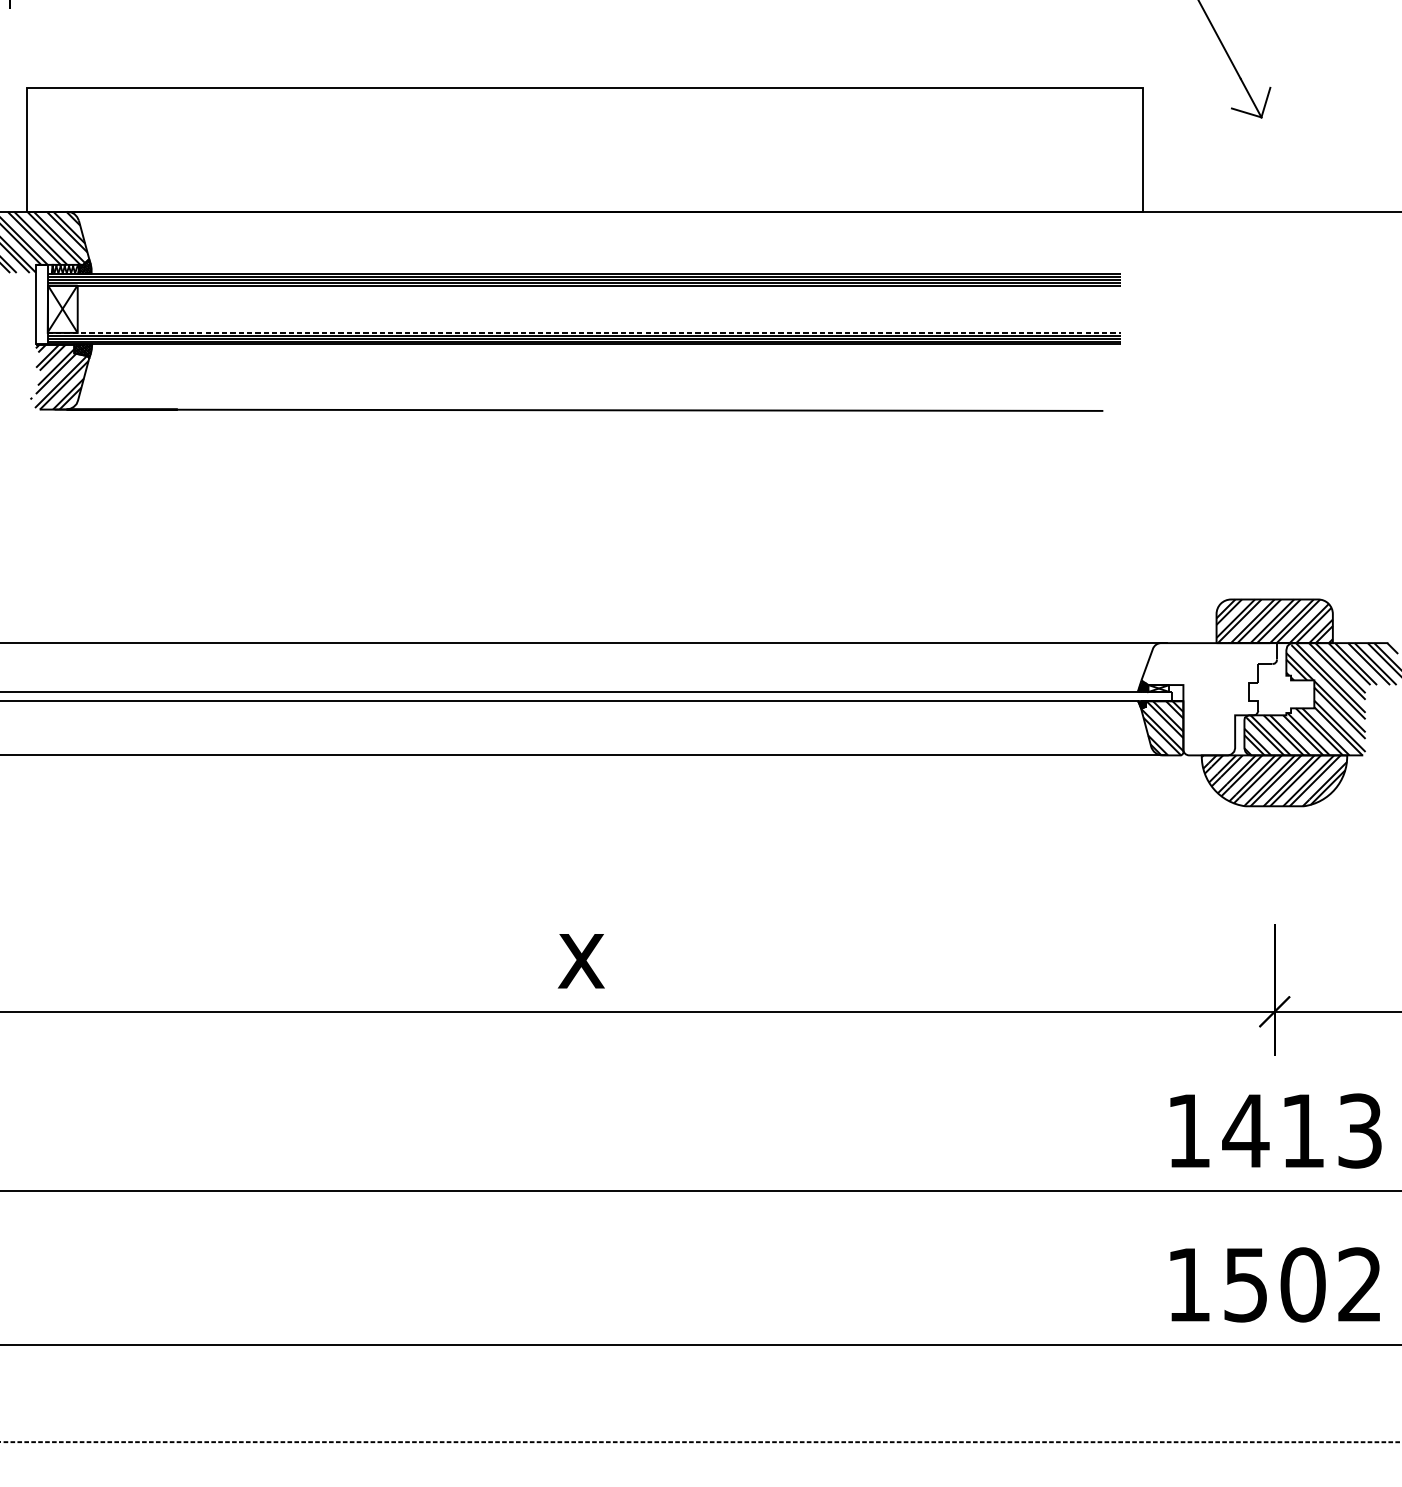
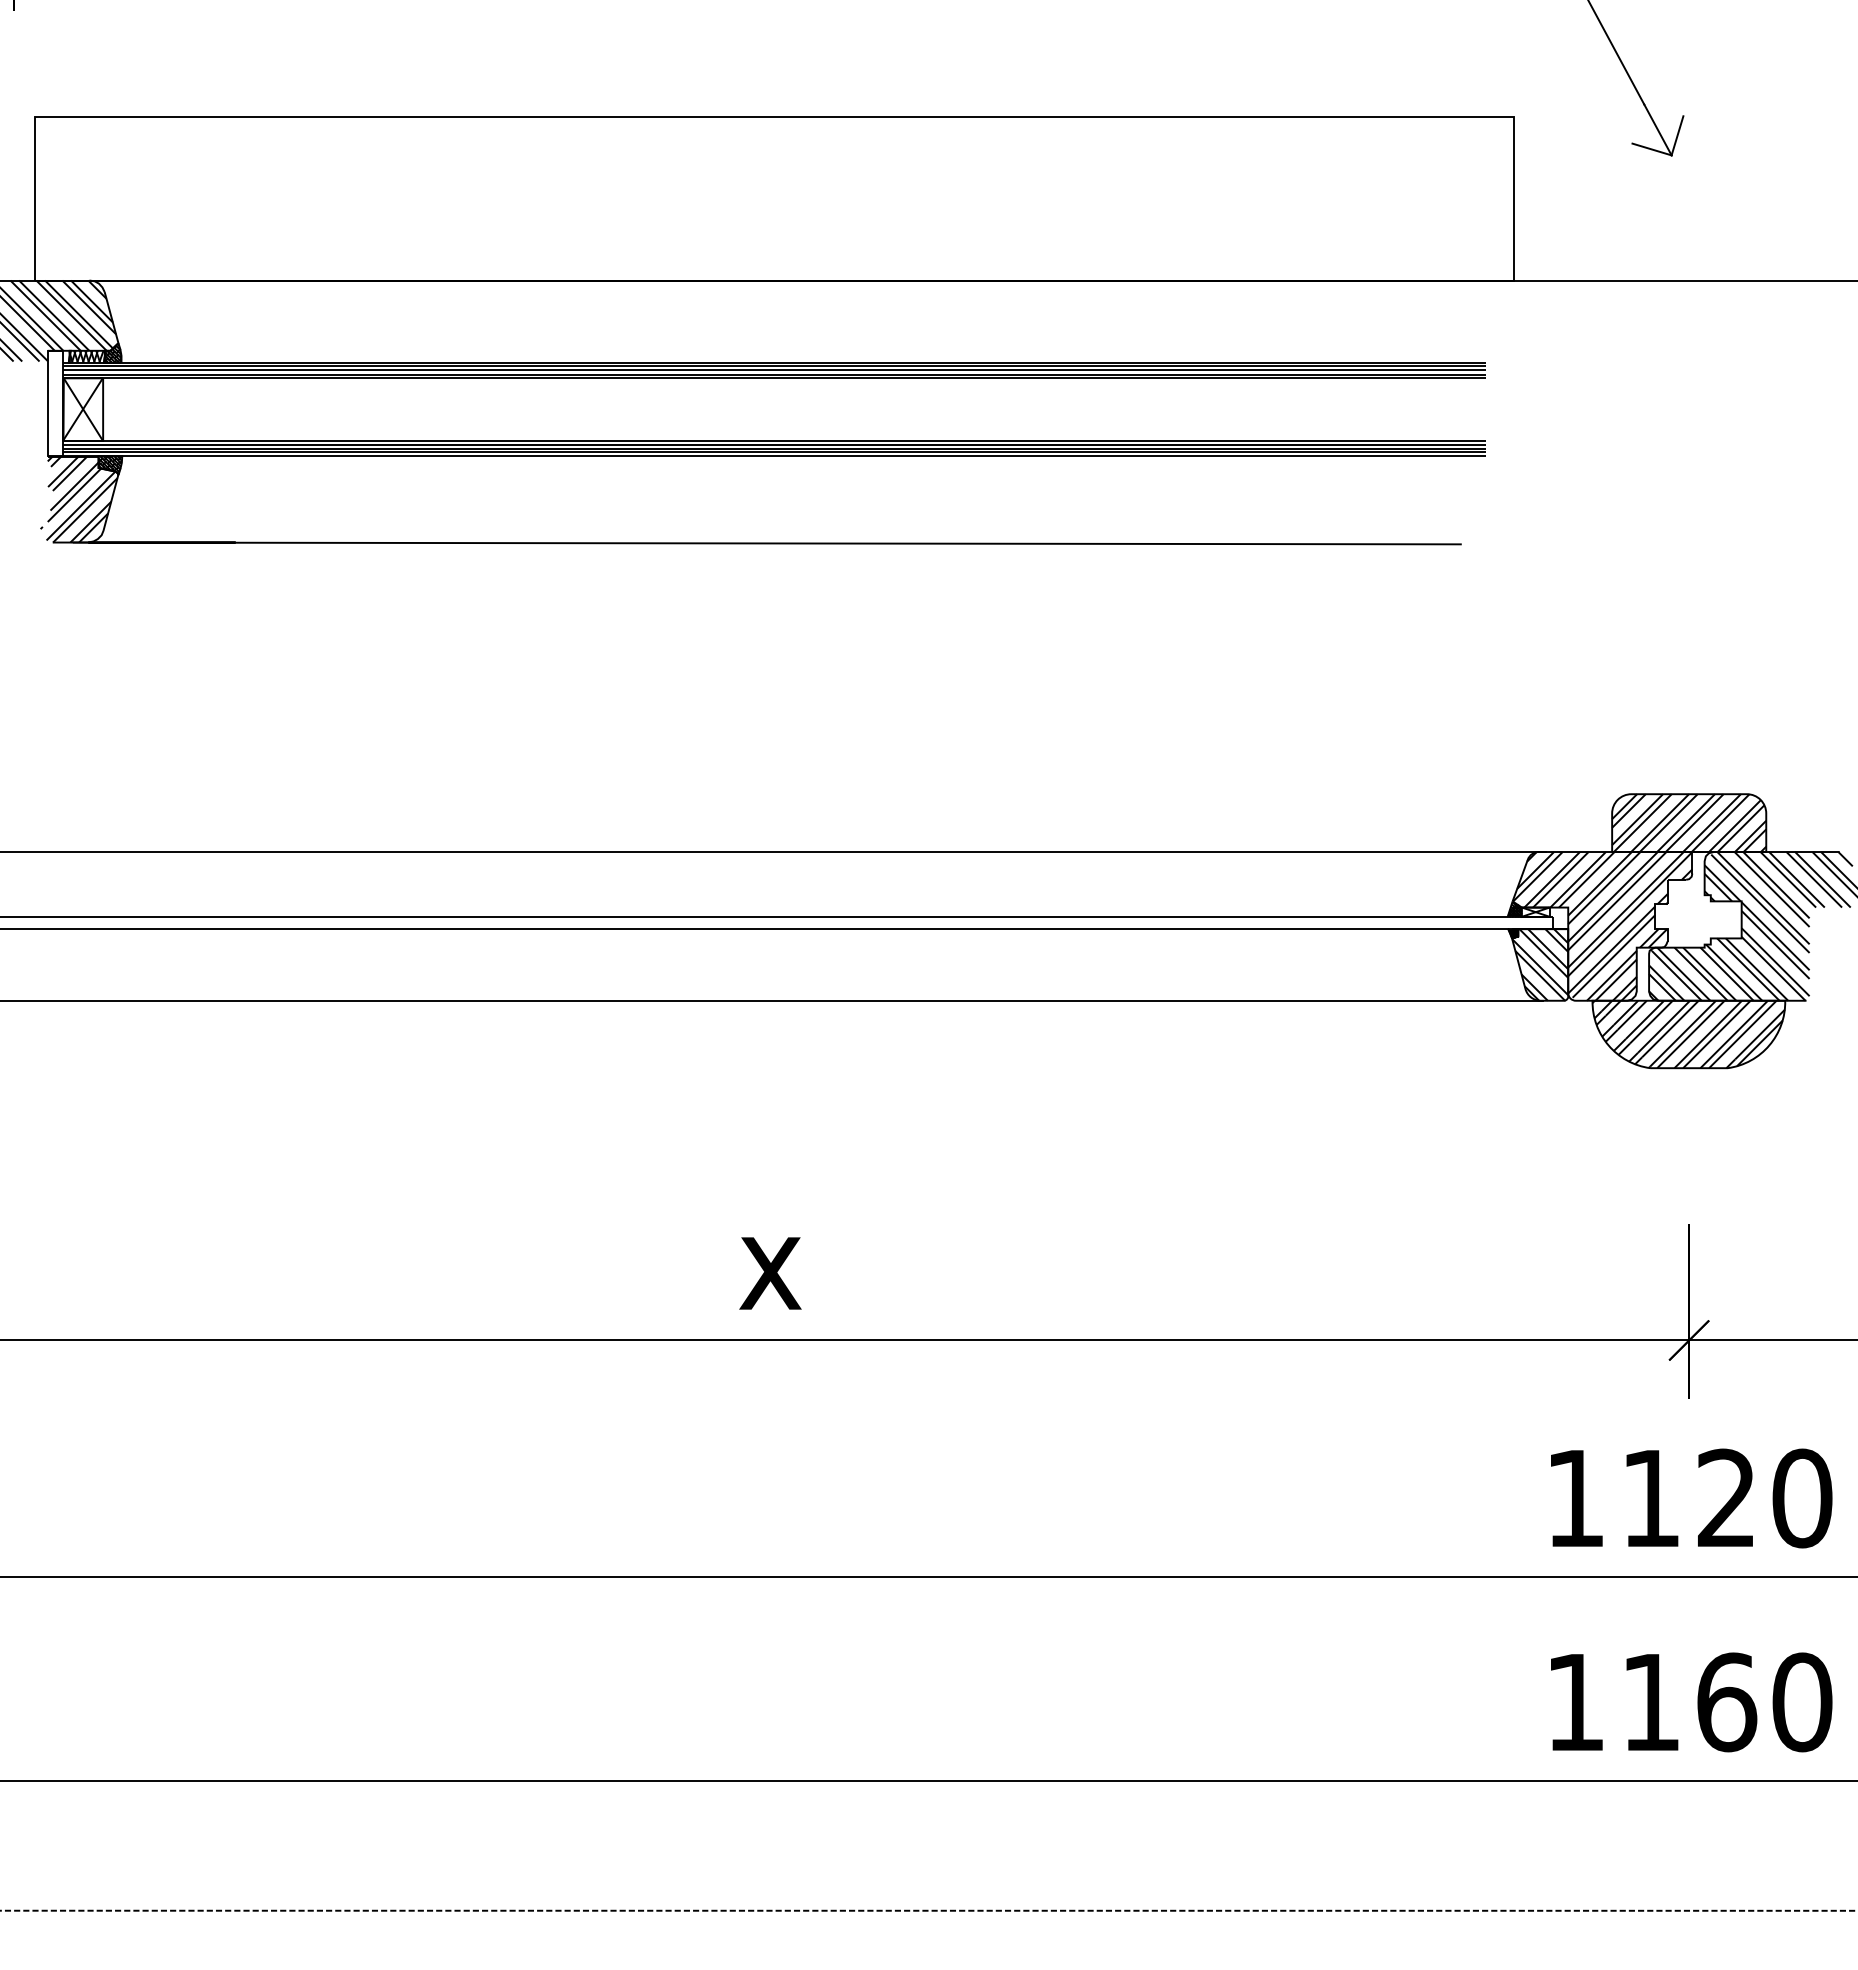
line: (585, 332) -> (775, 440), dashed -> solid
hatch: (1209, 699) -> (1602, 926), added
text: (1302, 1131) -> (1725, 1498), 1413 -> 1120
text: (1303, 1284) -> (1727, 1702), 1502 -> 1160

